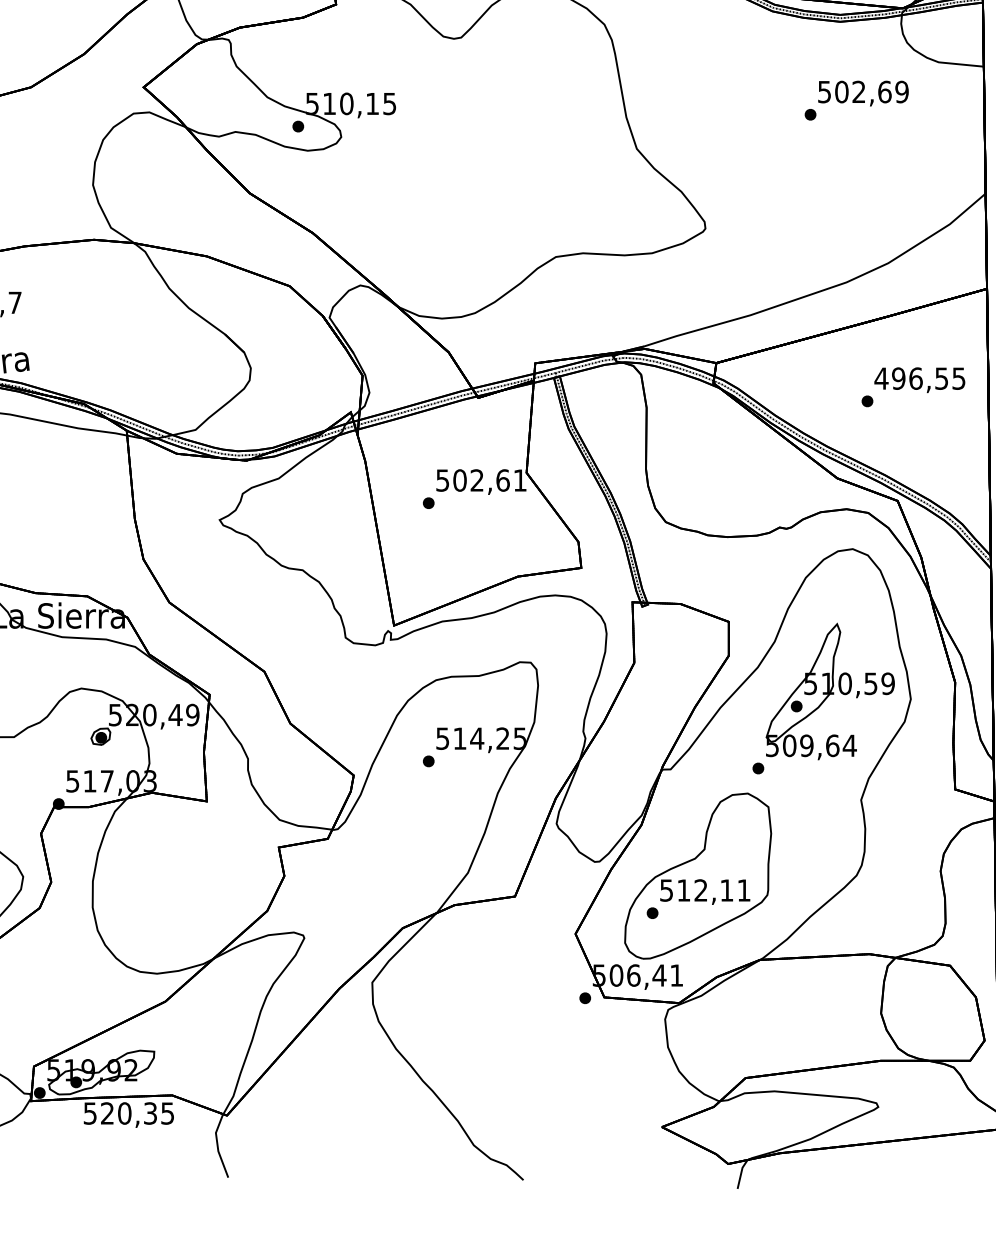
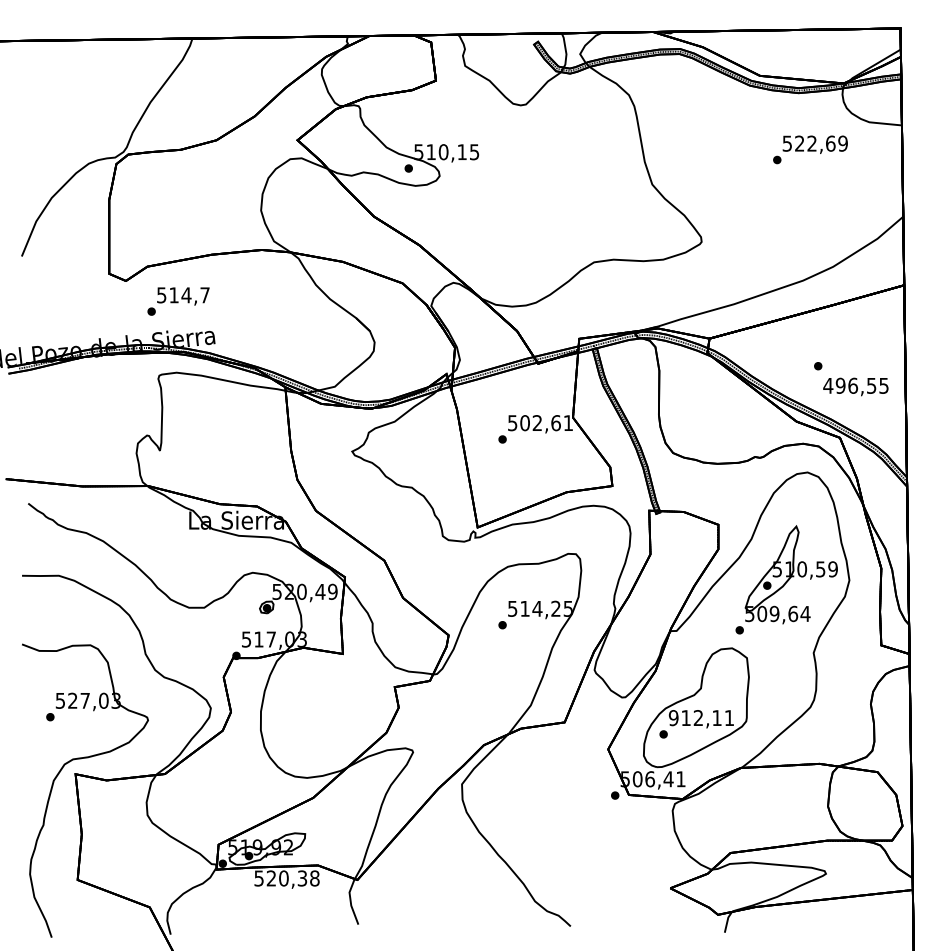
text: (841, 91) -> (799, 143), 502,69 -> 522,69
text: (919, 379) -> (855, 386), moved
text: (666, 889) -> (673, 717), 512,11 -> 912,11
text: (167, 1113) -> (314, 878), 520,35 -> 520,38

